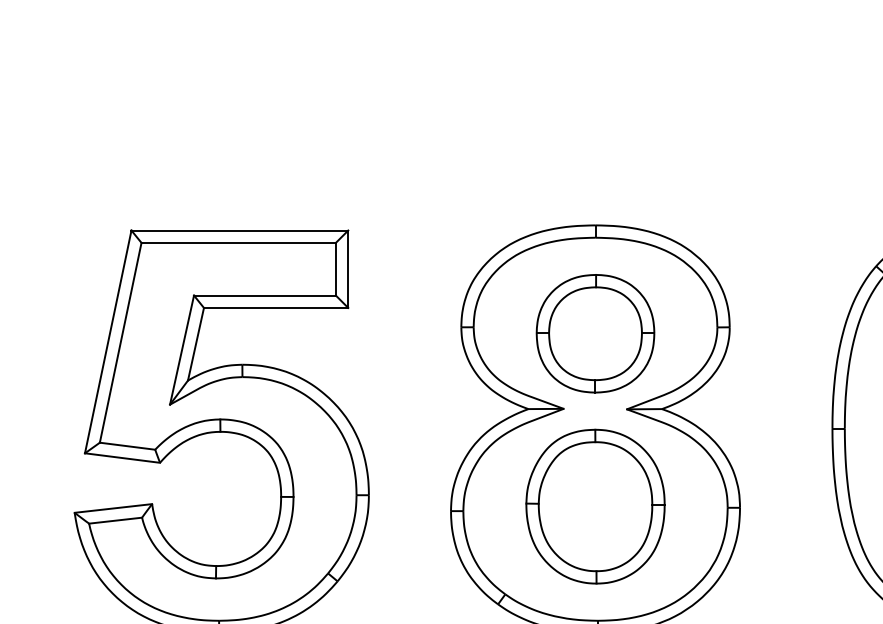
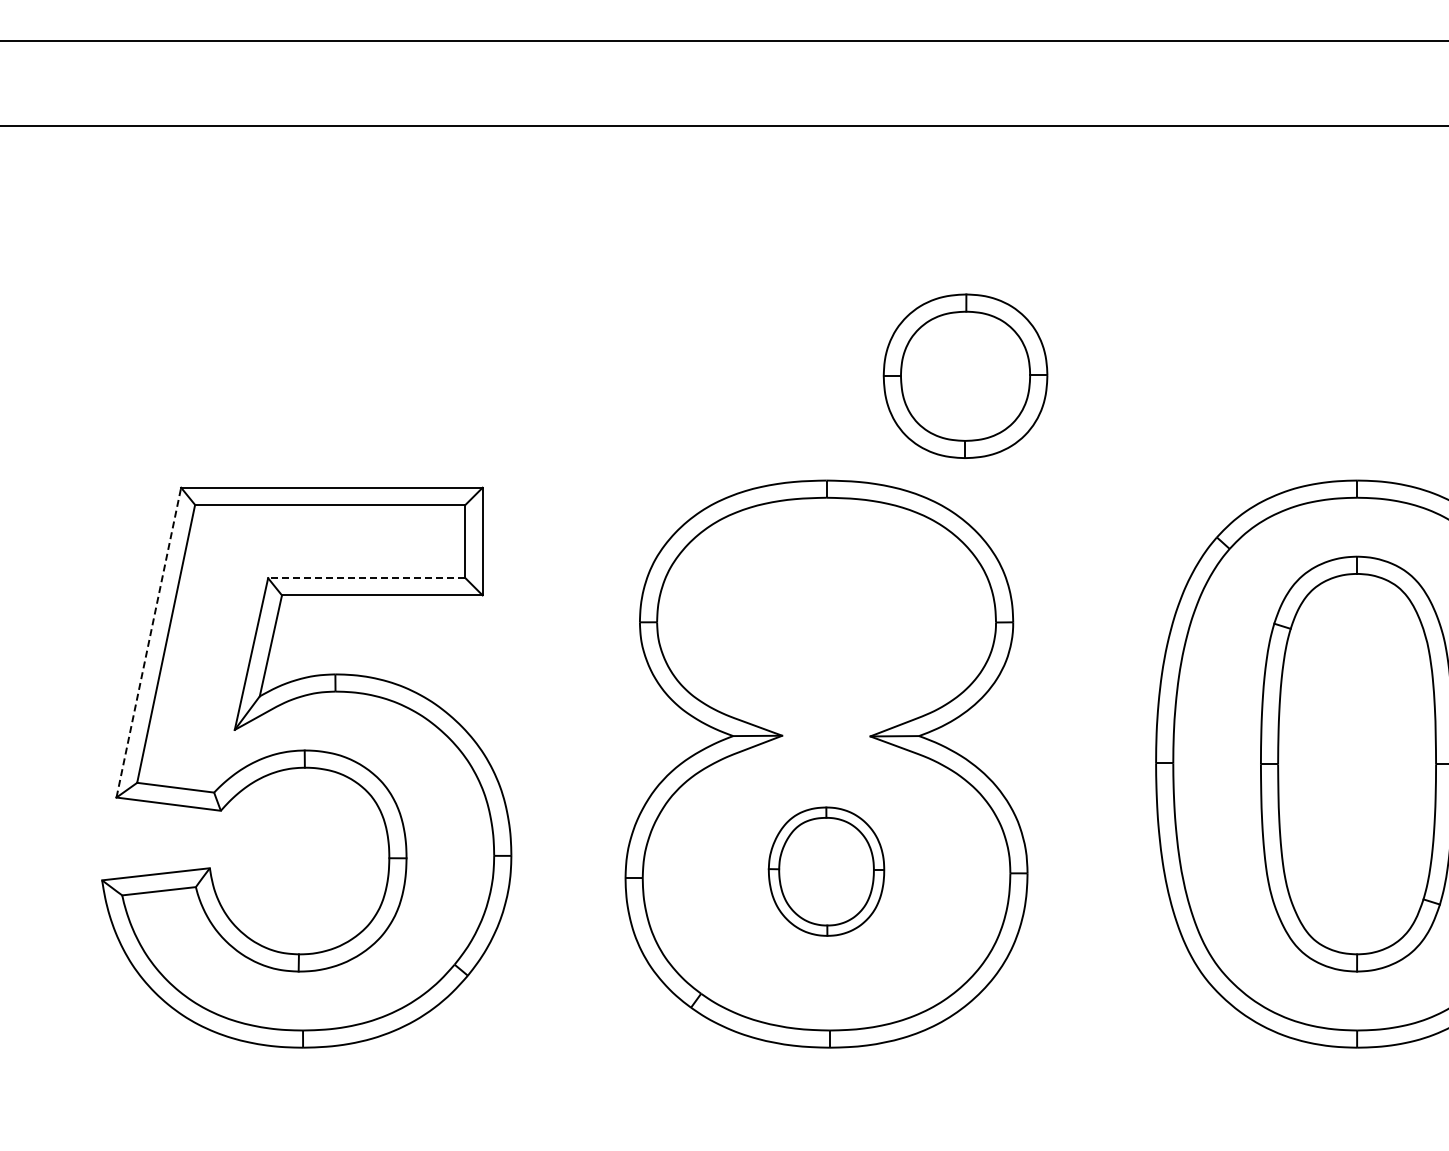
line: (264, 295) -> (366, 578), solid -> dashed
part: (595, 333) -> (965, 375), moved
line: (107, 341) -> (148, 642), solid -> dashed
part: (595, 506) -> (826, 871), size x0.6

